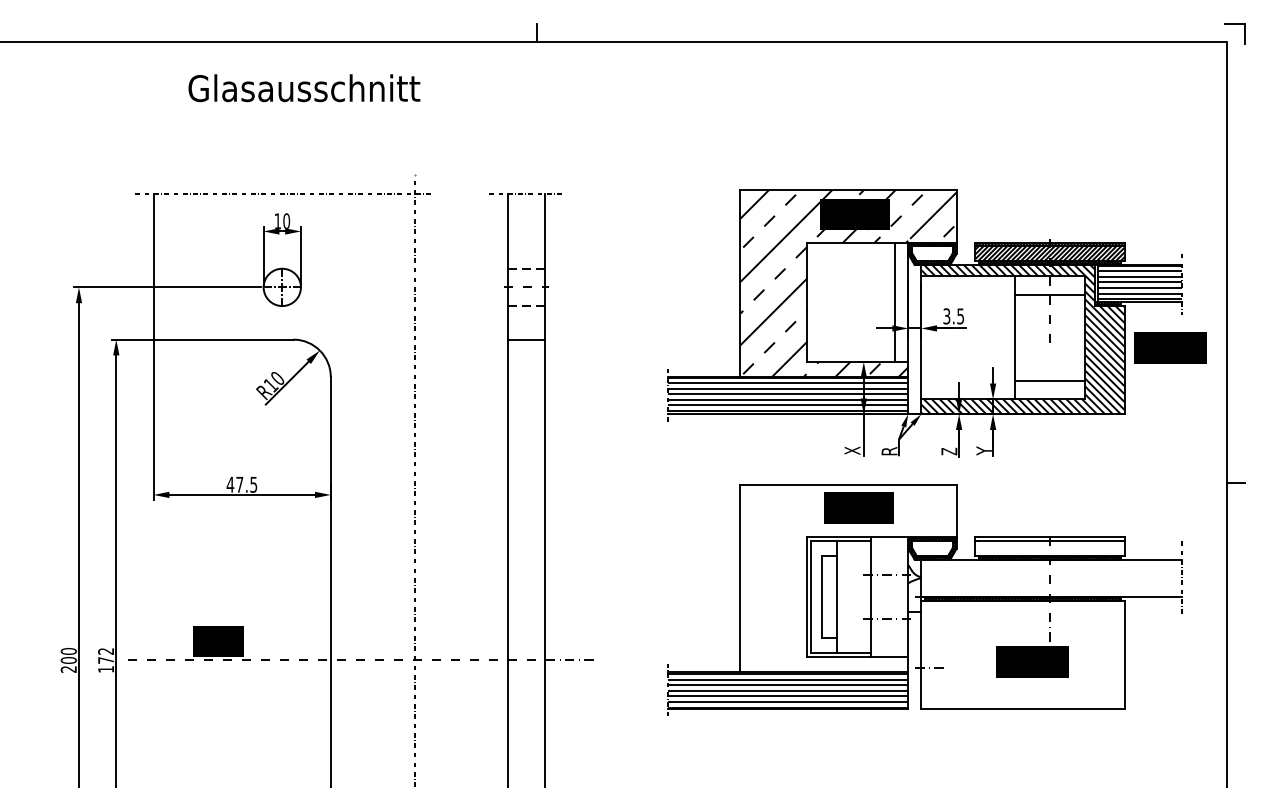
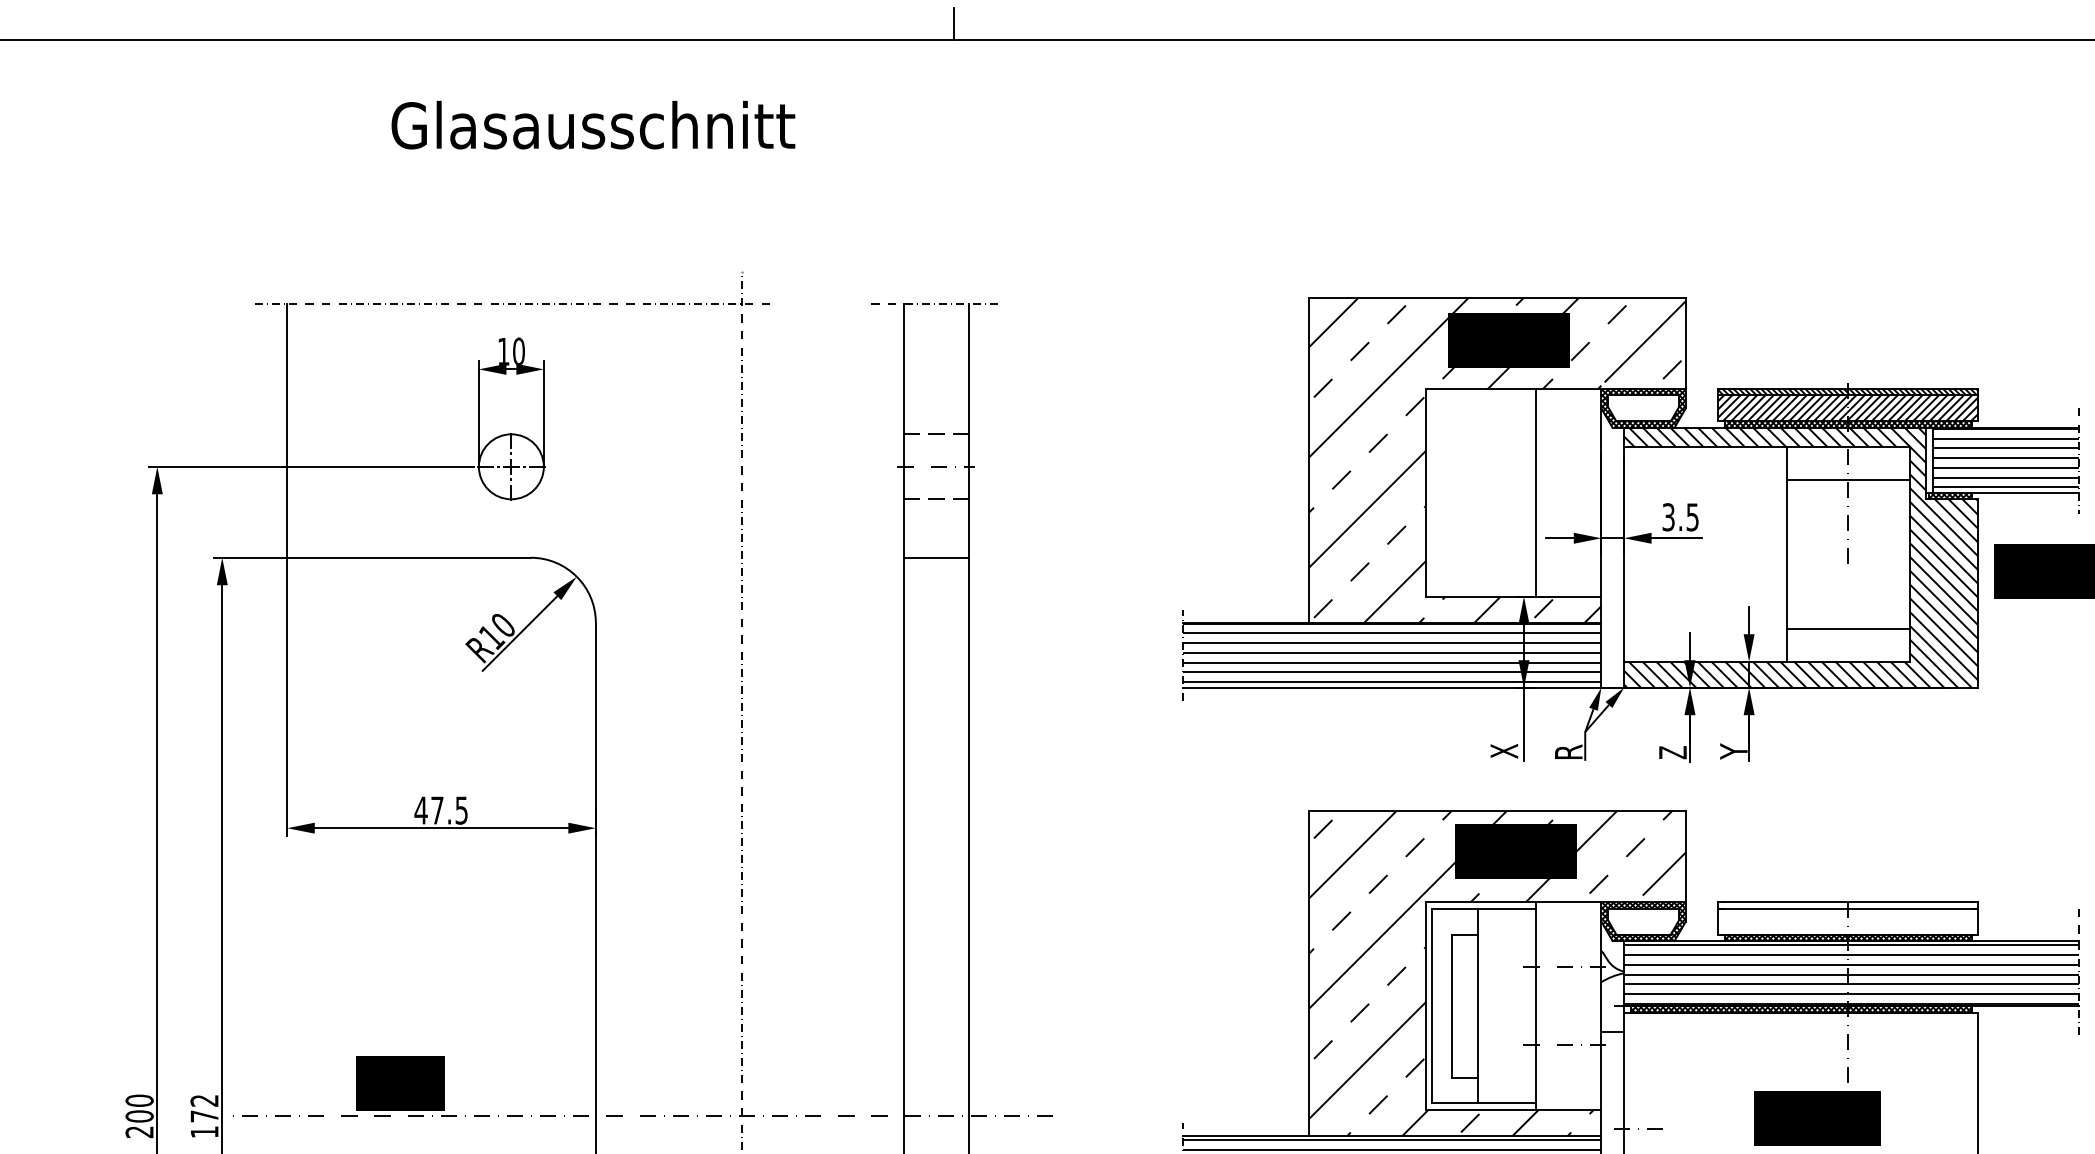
text: (304, 88) -> (593, 125), moved
line: (894, 302) -> (1535, 493), moved
hatch: (848, 578) -> (1497, 973), added
hatch: (1051, 578) -> (1850, 973), added

